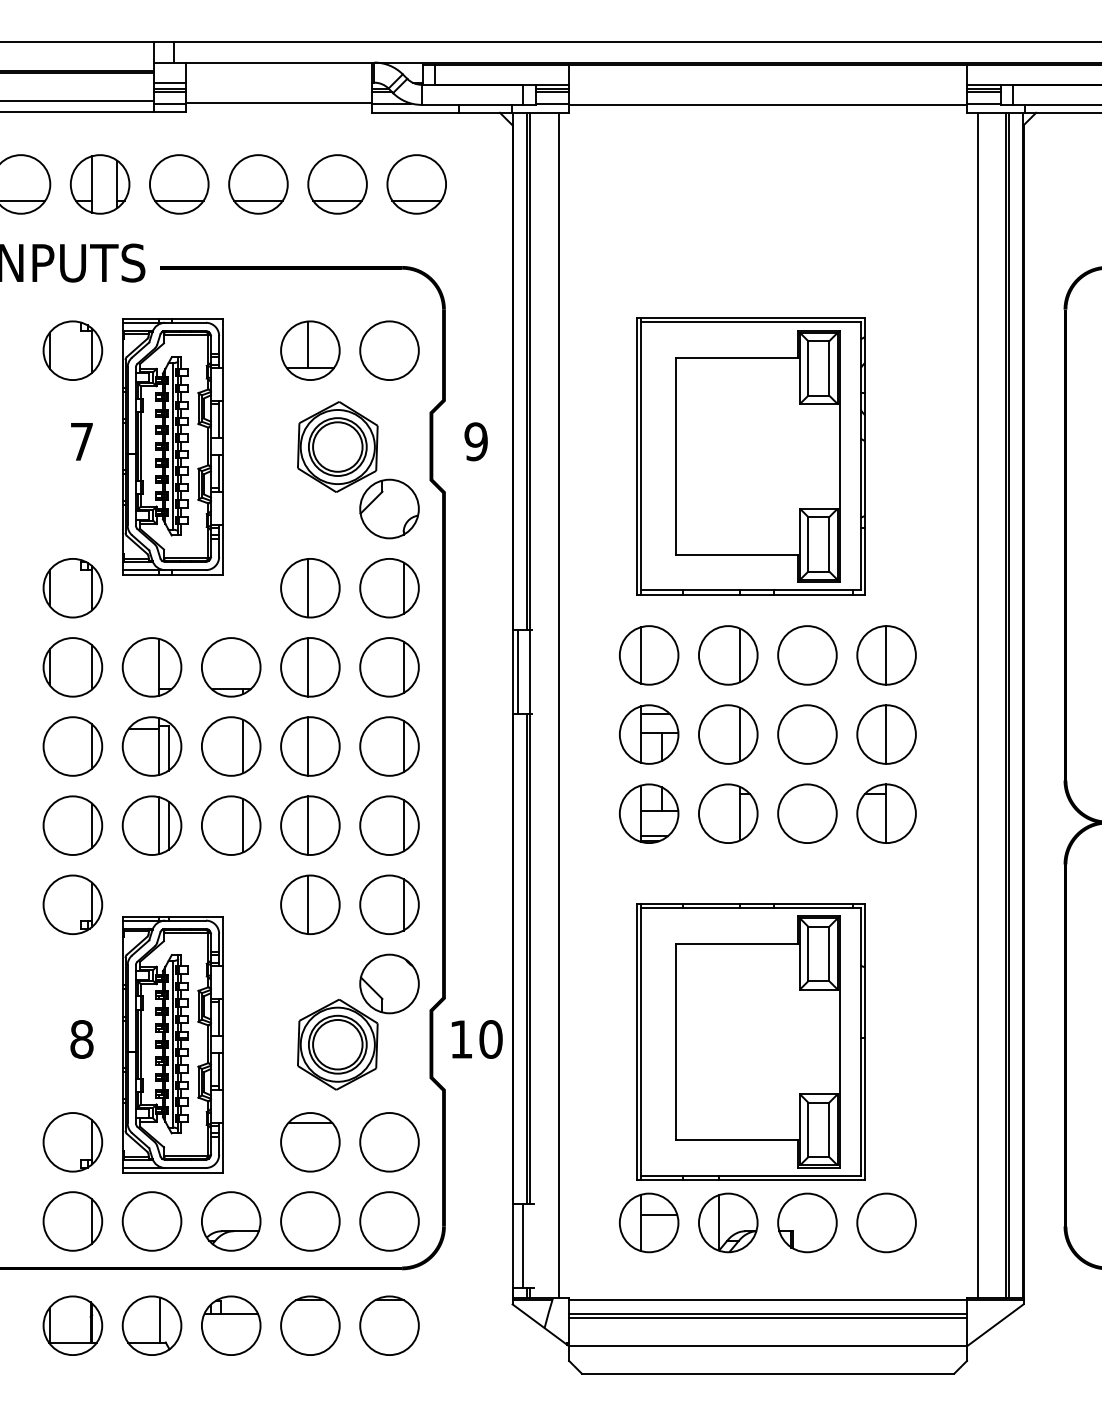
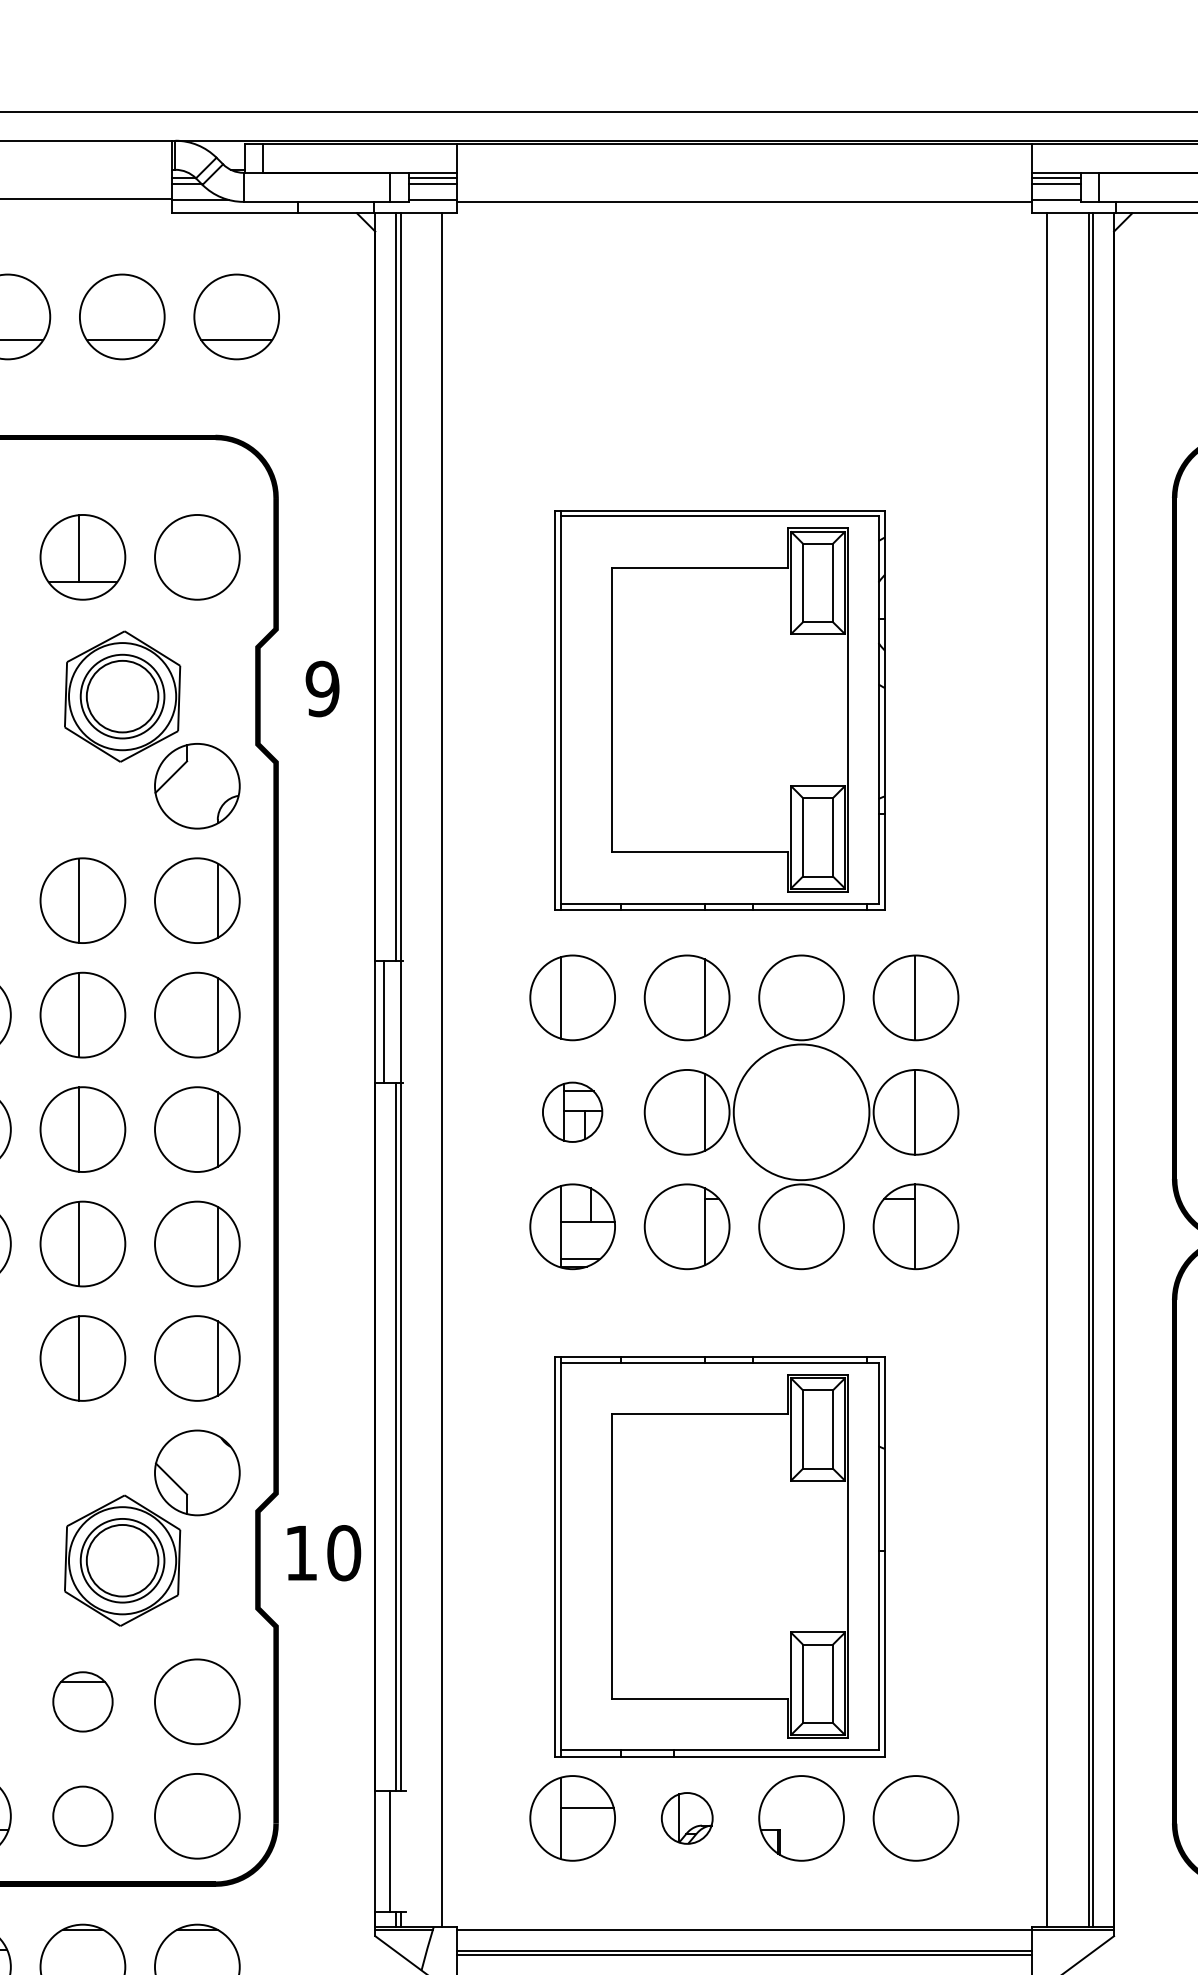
part: (648, 734) -> (571, 1112), size x0.7
circle: (807, 734) -> (801, 1112), size x1.6
part: (310, 1142) -> (83, 1702), size x0.7
circle: (310, 1221) -> (83, 1816), size x0.7
part: (728, 1222) -> (687, 1817), size x0.6

